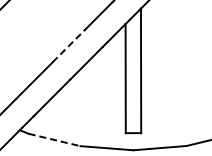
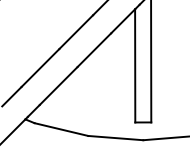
line: (68, 46) -> (75, 32), dashed -> solid
line: (54, 140) -> (61, 130), dashed -> solid

